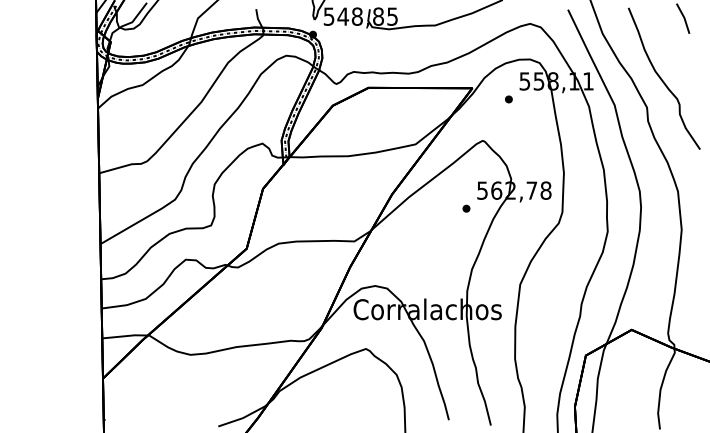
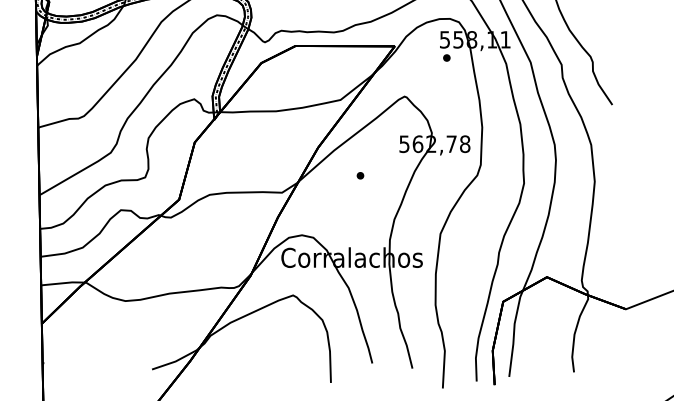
part: (508, 99) -> (446, 58), moved
part: (466, 208) -> (360, 175), moved

